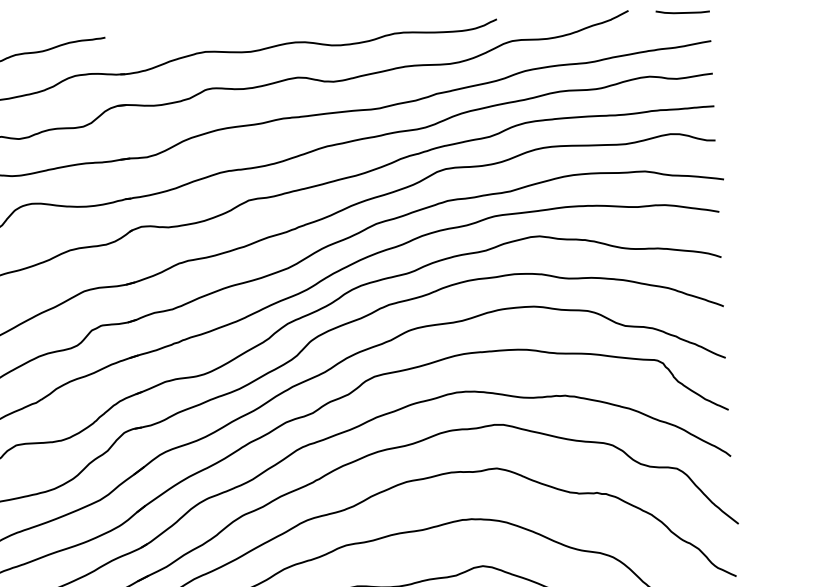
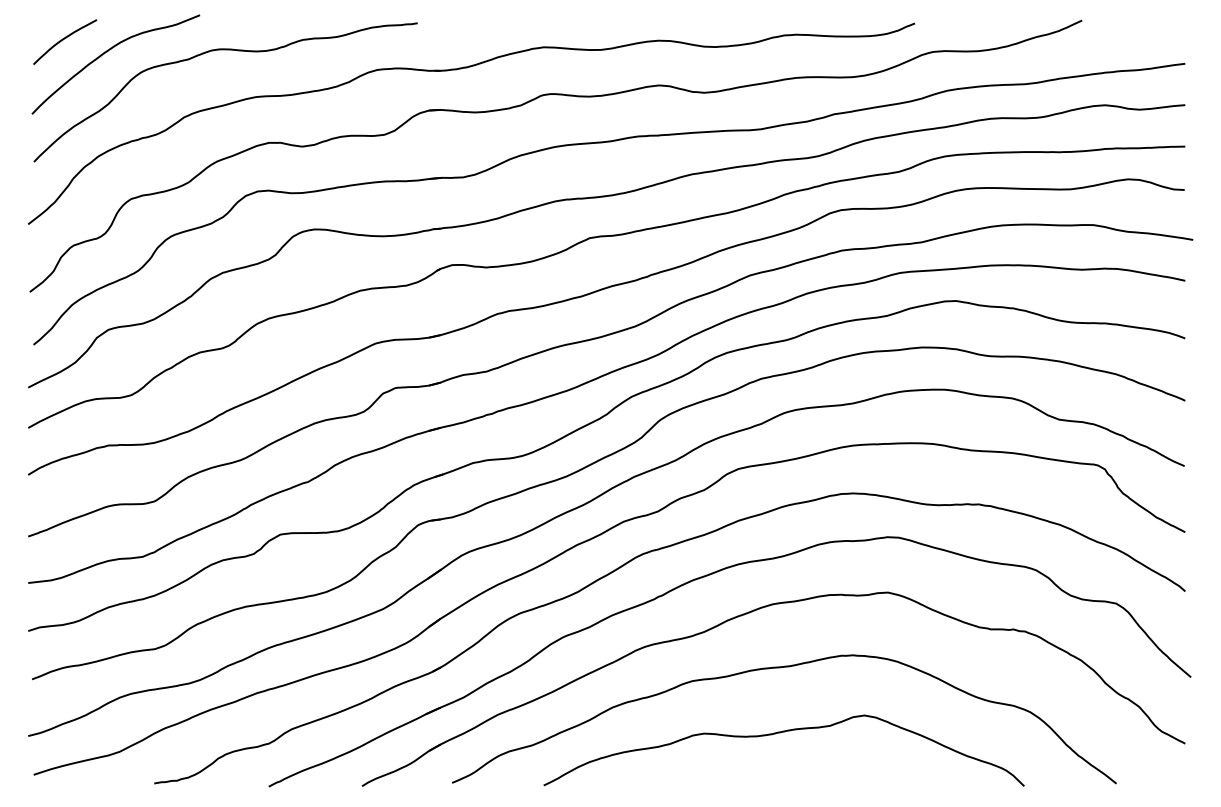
curve: (682, 12) -> (1150, 25), removed

